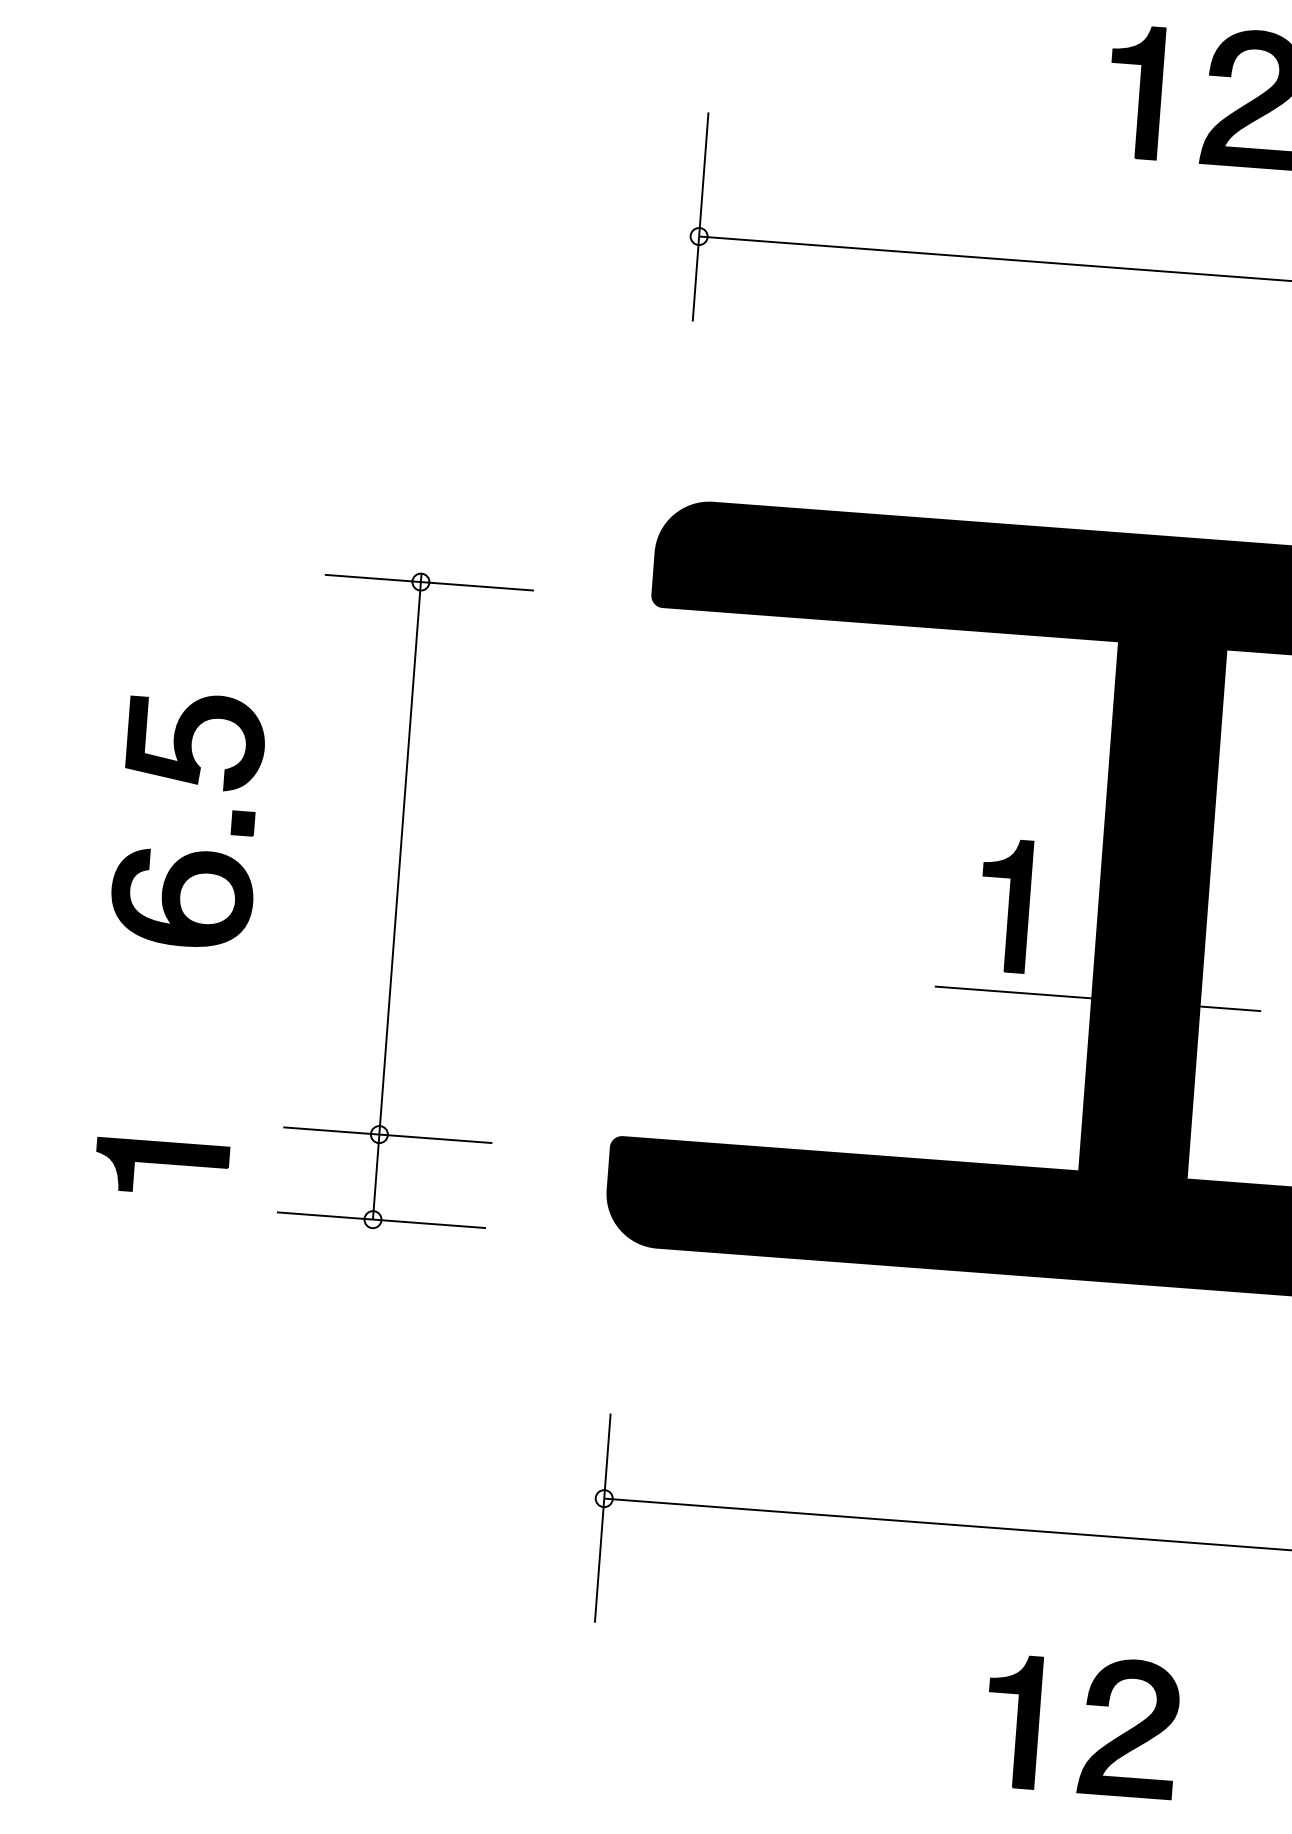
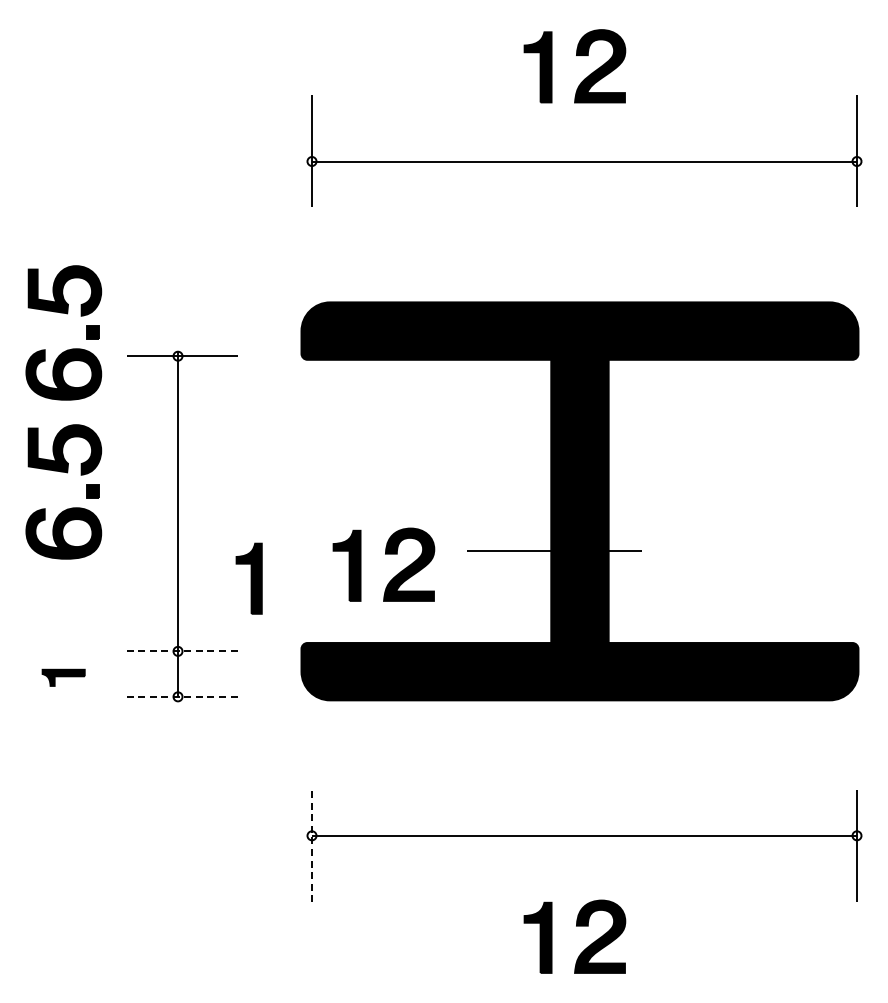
part: (215, 553) -> (67, 349), added
part: (1003, 905) -> (248, 578), moved
part: (781, 982) -> (385, 554), added
line: (387, 1135) -> (182, 651), solid -> dashed
part: (161, 1167) -> (63, 677), size x0.6
line: (381, 1219) -> (182, 696), solid -> dashed
line: (603, 1518) -> (312, 846), solid -> dashed

